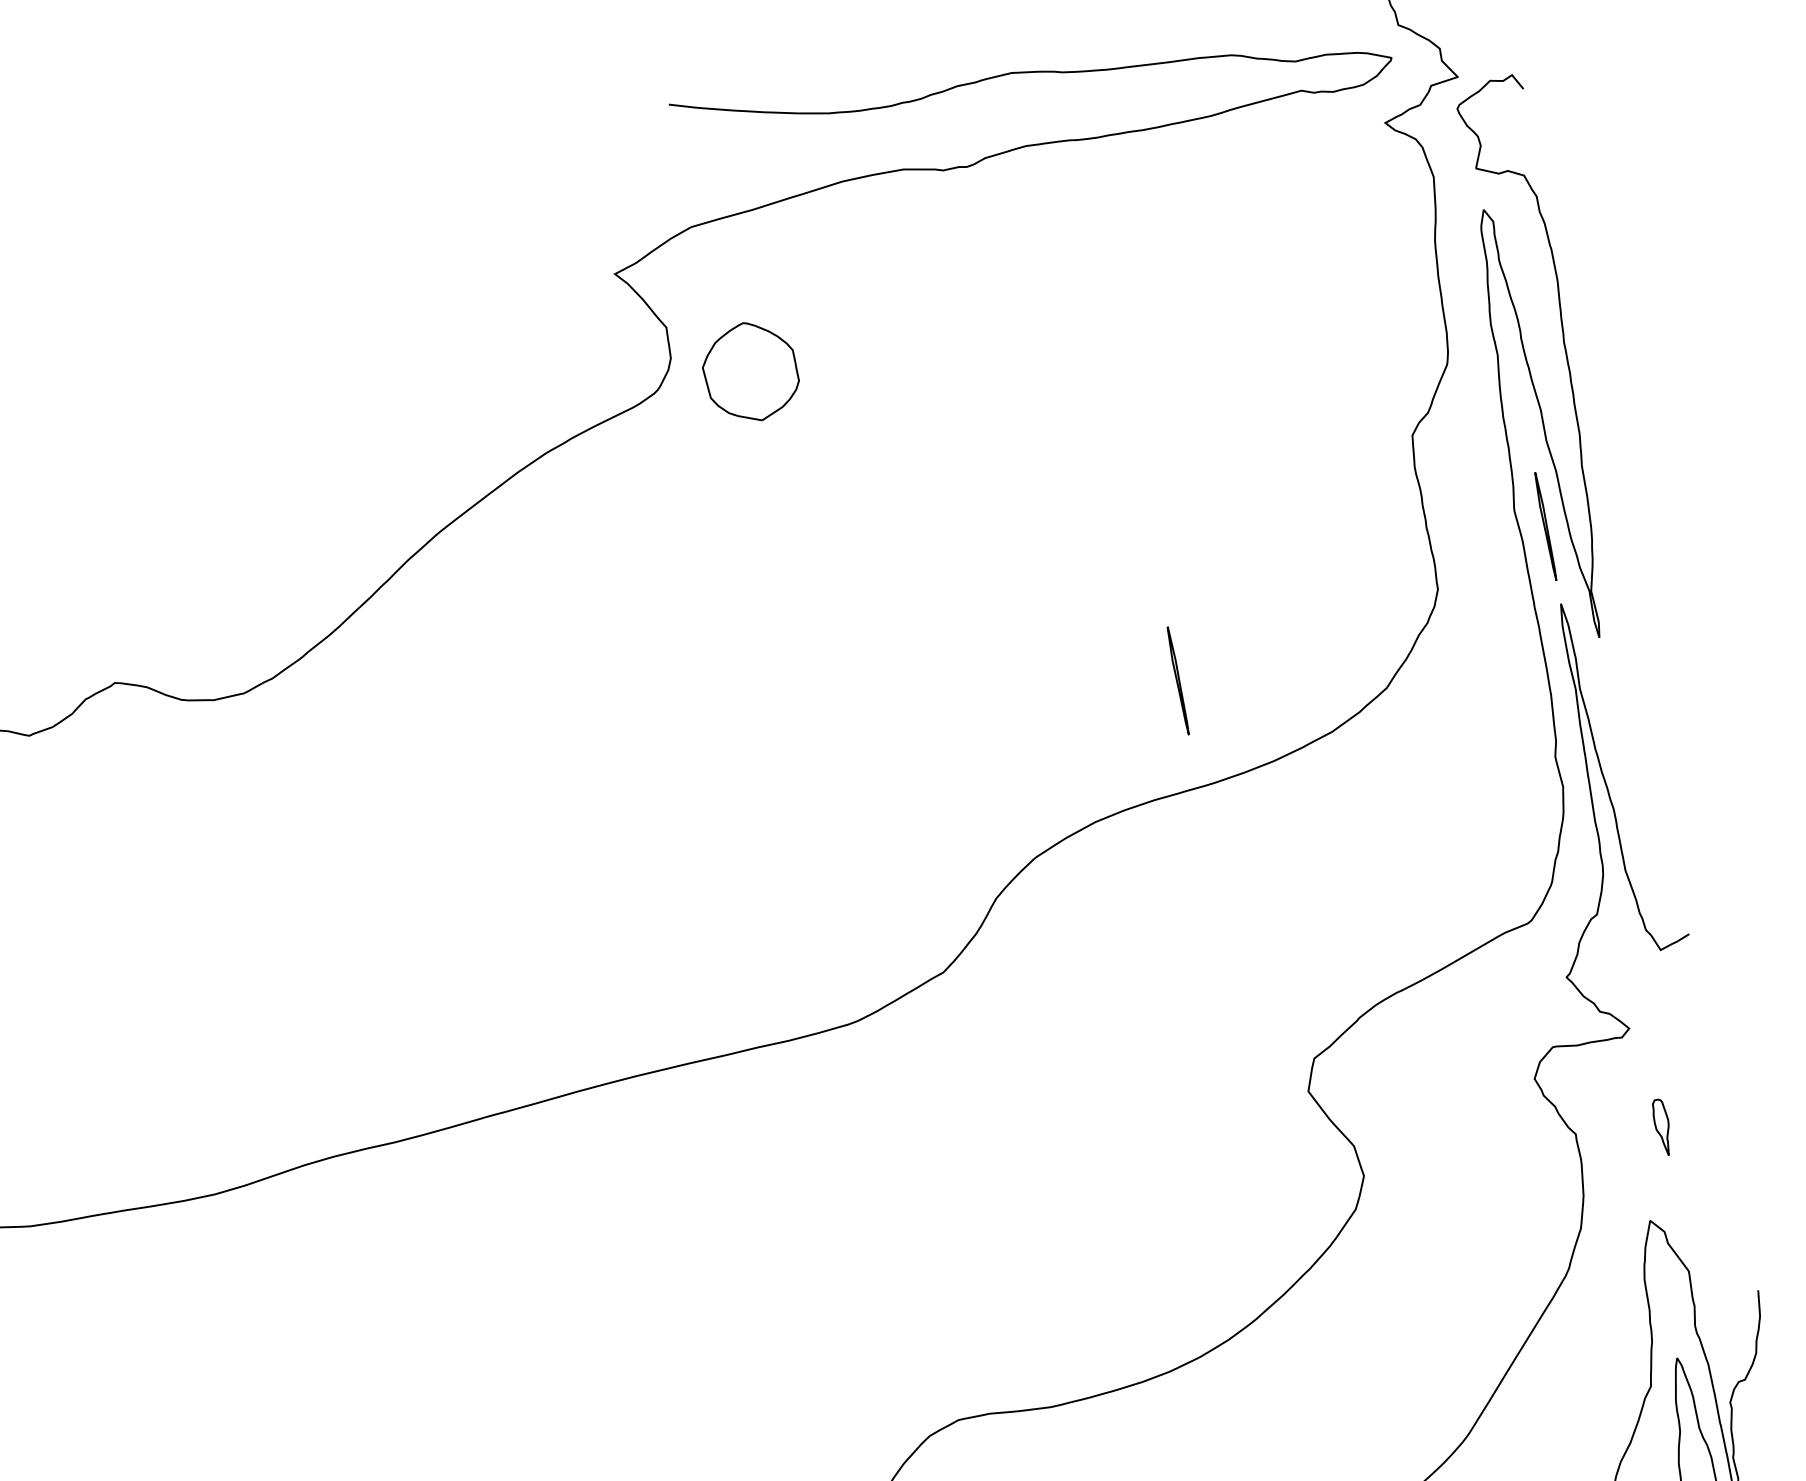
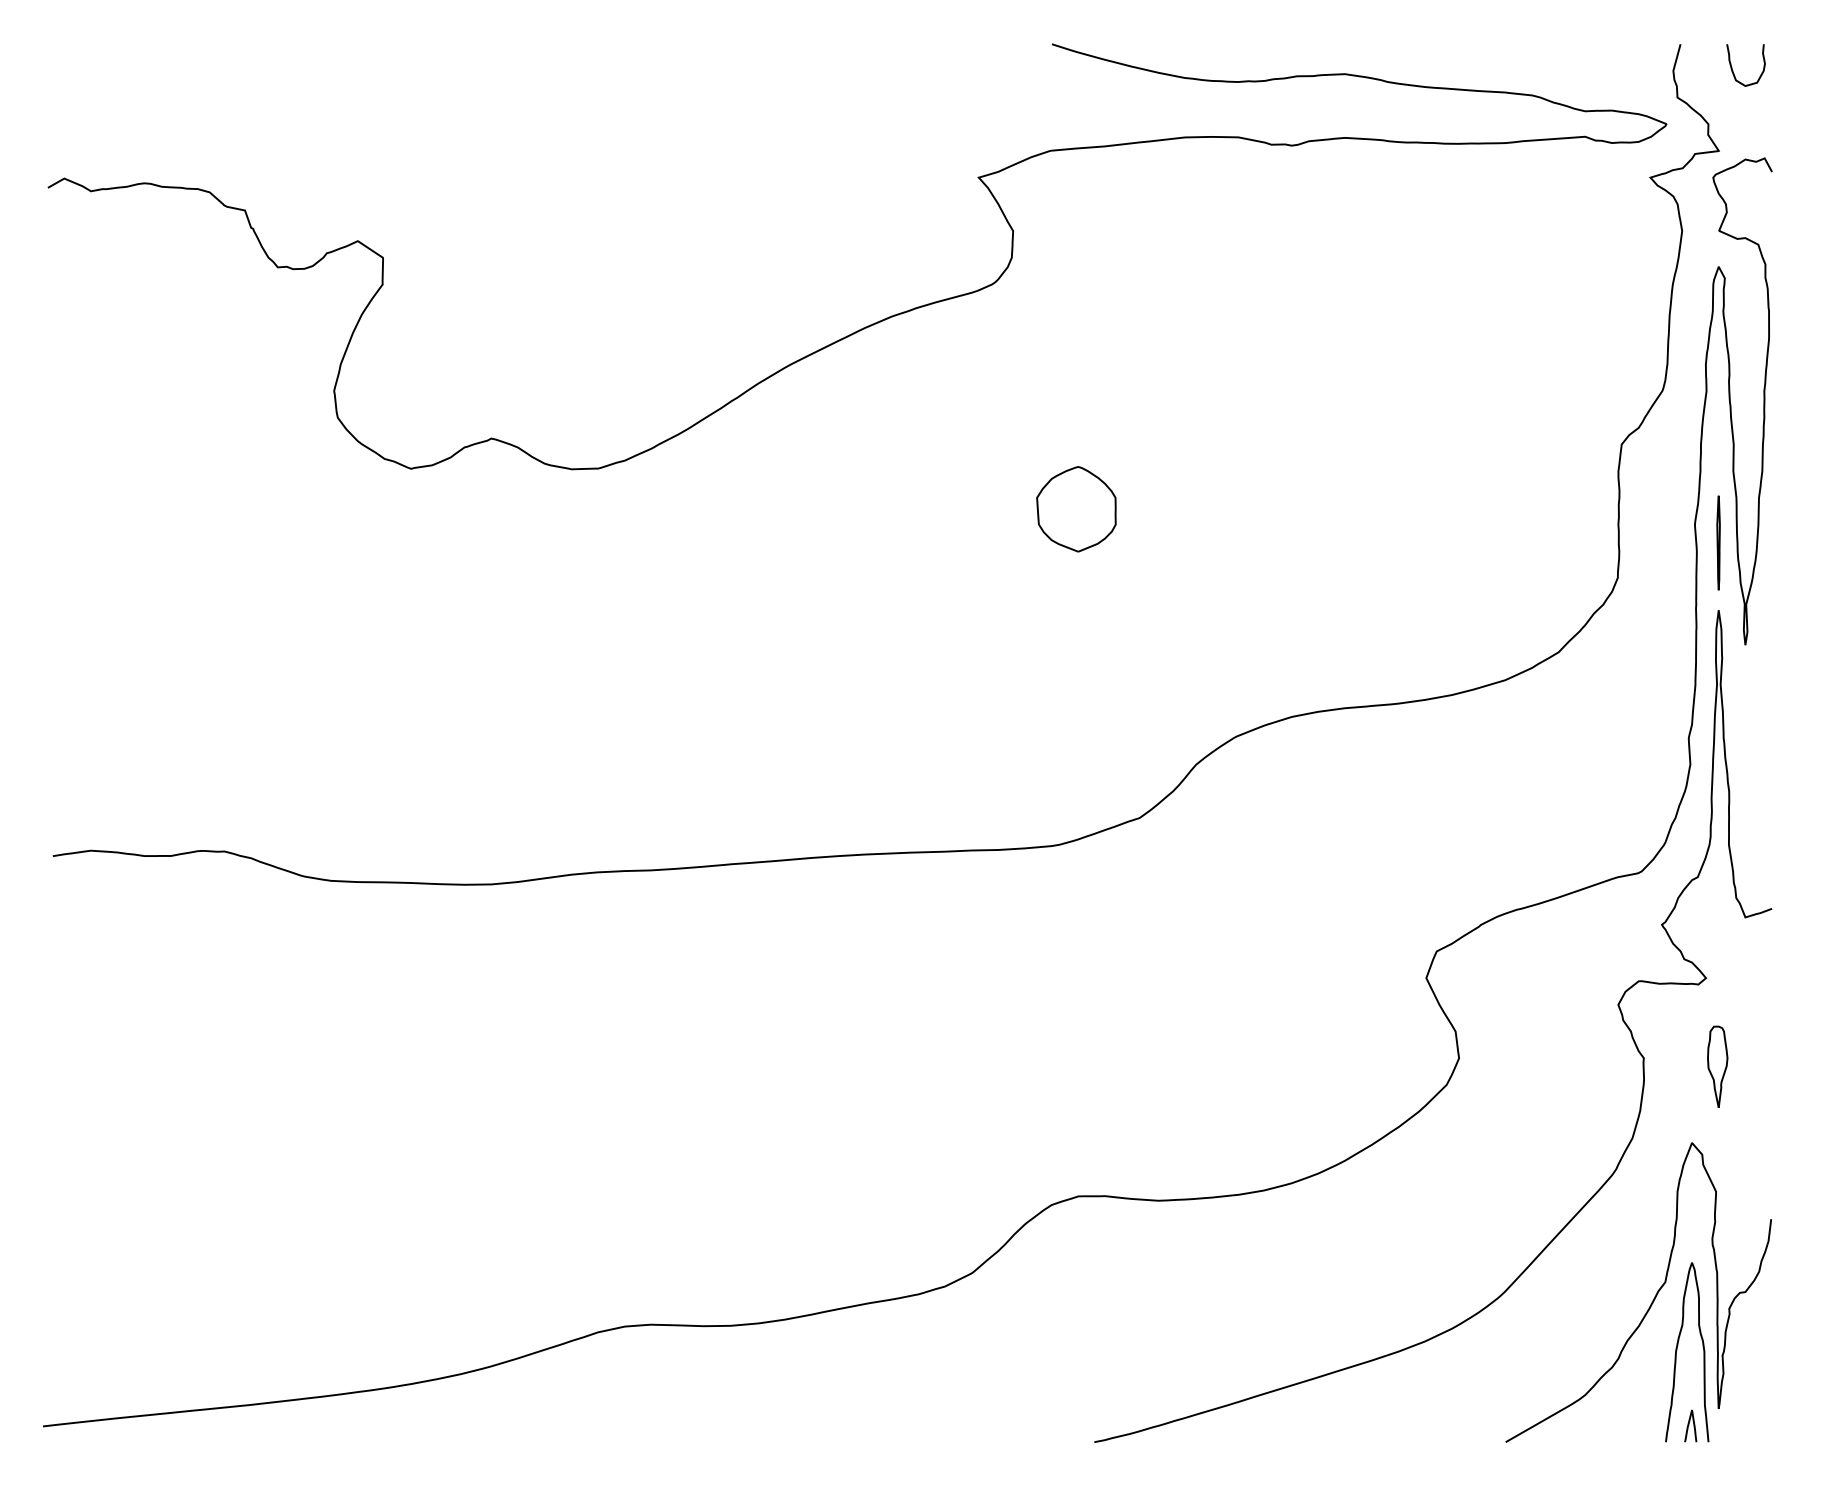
part: (750, 372) -> (1076, 509), moved
line: (1177, 680) -> (1384, 611), removed
part: (1662, 1127) -> (1717, 1066), size x1.67

